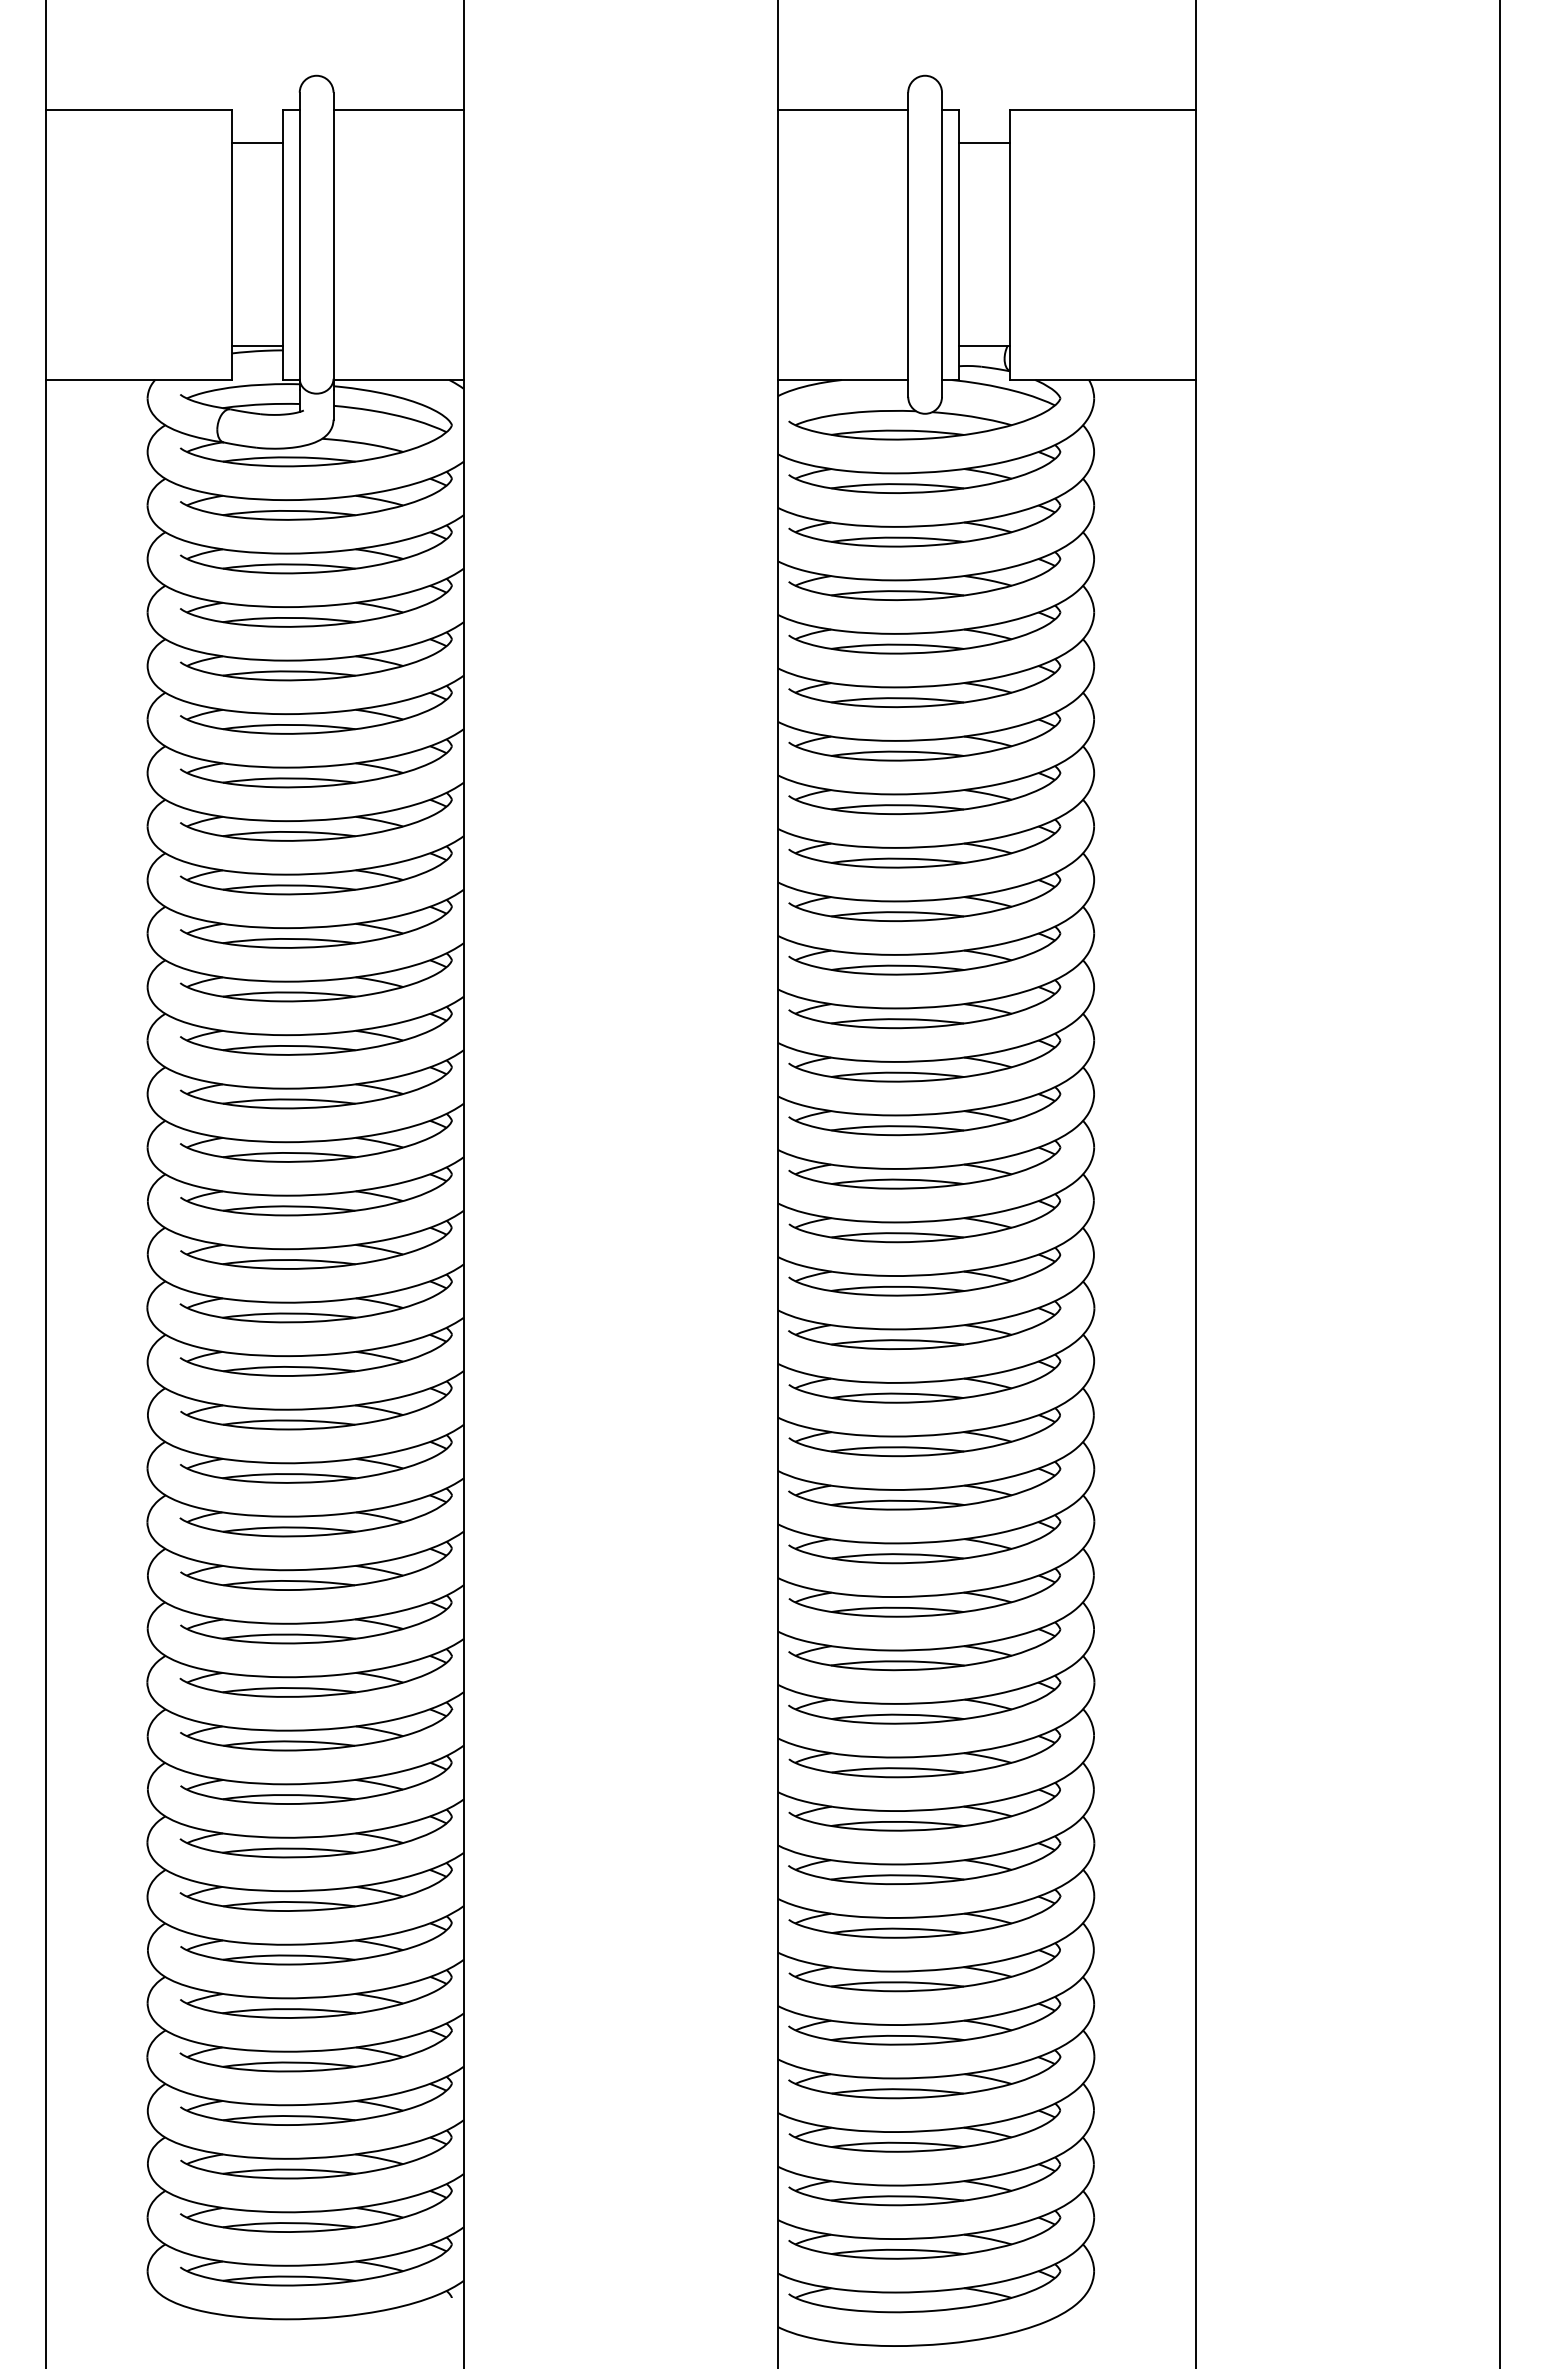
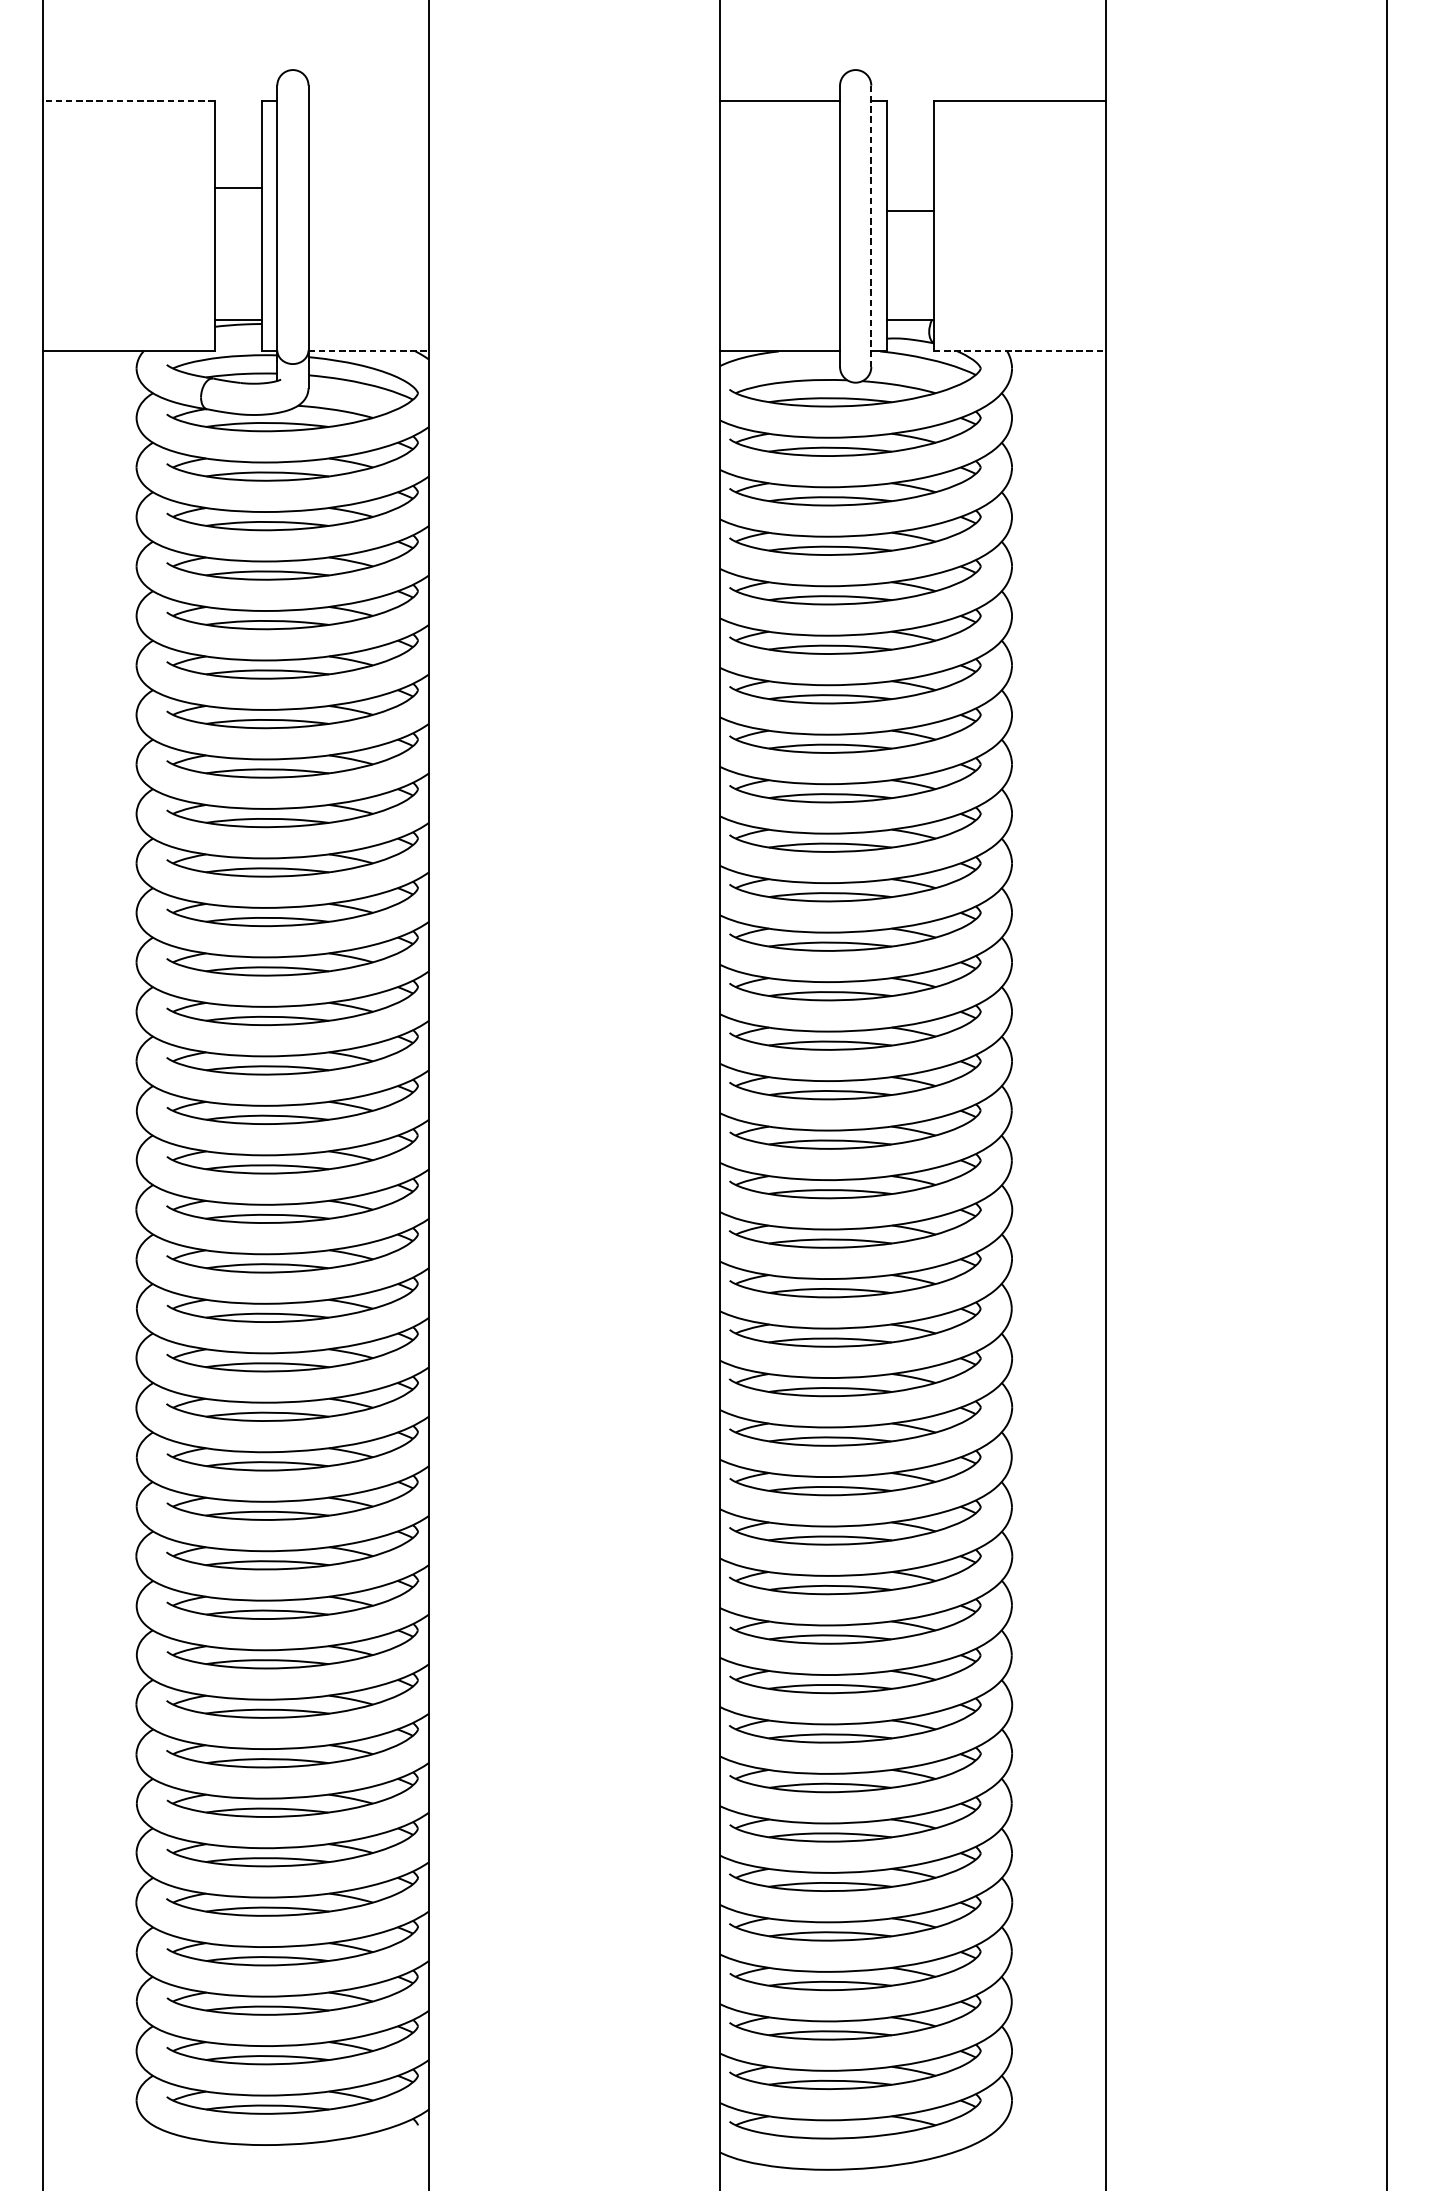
line: (139, 109) -> (129, 101), solid -> dashed
line: (398, 109) -> (368, 101), removed
line: (257, 143) -> (238, 188), moved
line: (983, 143) -> (909, 211), moved
line: (942, 244) -> (871, 226), solid -> dashed
line: (399, 380) -> (369, 351), solid -> dashed
line: (1102, 380) -> (1019, 351), solid -> dashed

